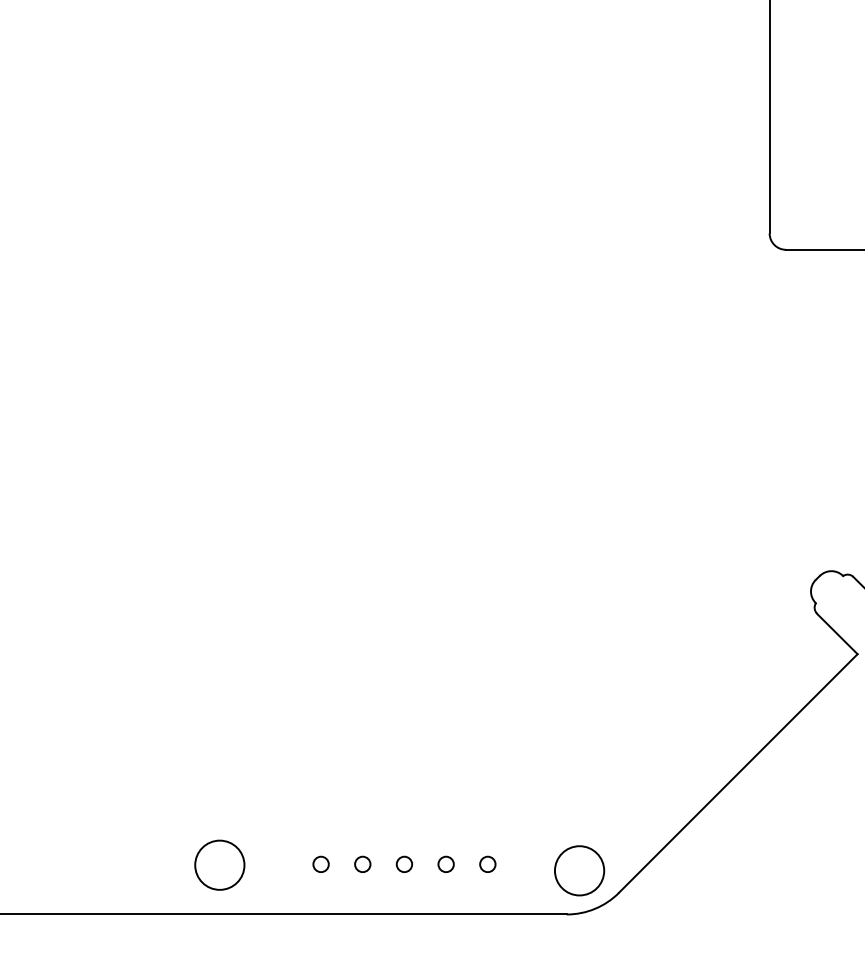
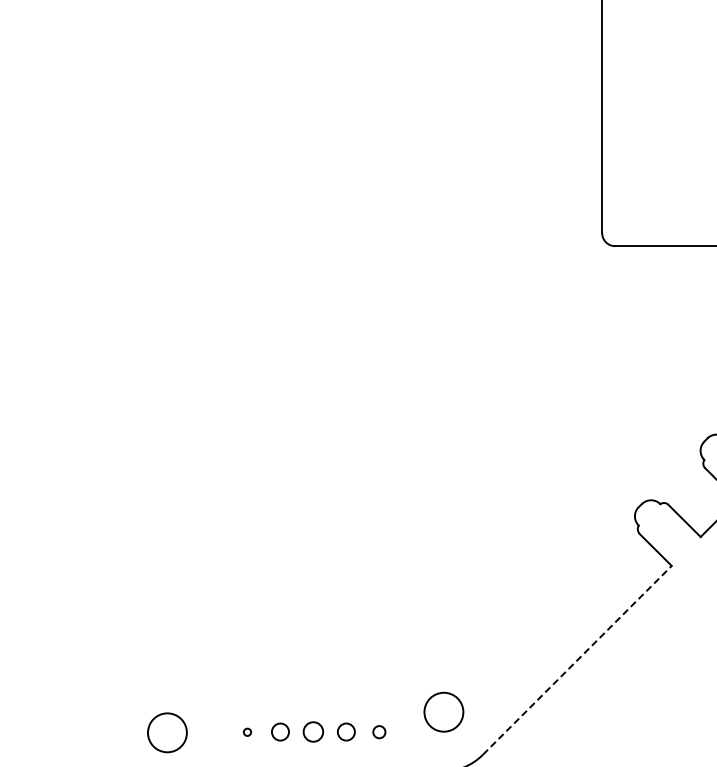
line: (738, 772) -> (577, 659), solid -> dashed
circle: (321, 864) -> (247, 732), size x0.6
circle: (362, 864) -> (280, 732), size x1.4
circle: (404, 864) -> (313, 732), size x1.6
circle: (446, 864) -> (346, 732), size x1.4
circle: (579, 869) -> (443, 711), moved

